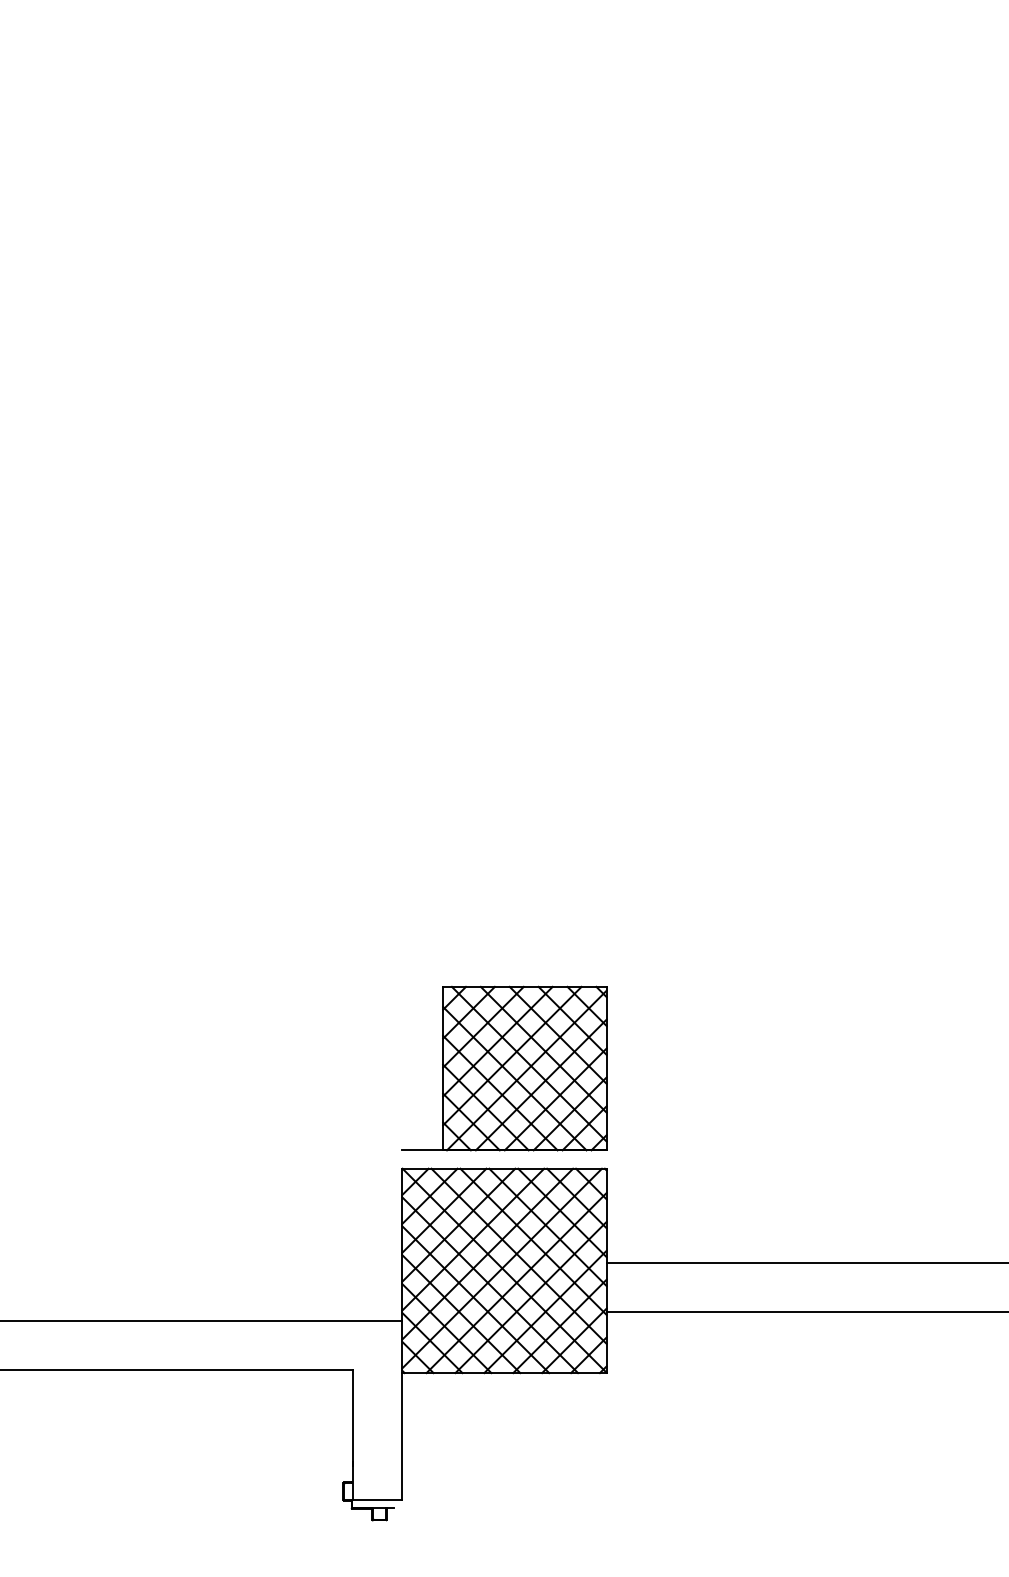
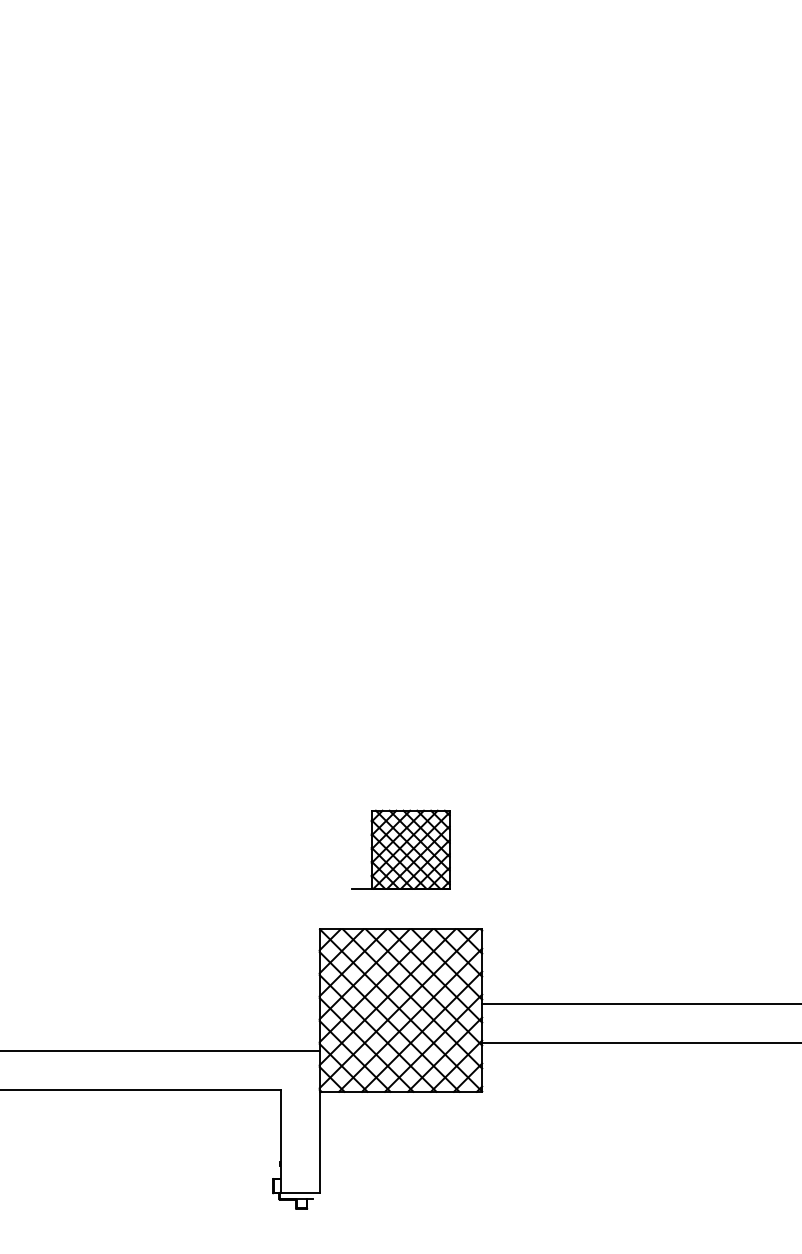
part: (504, 1068) -> (401, 849), size x0.6

